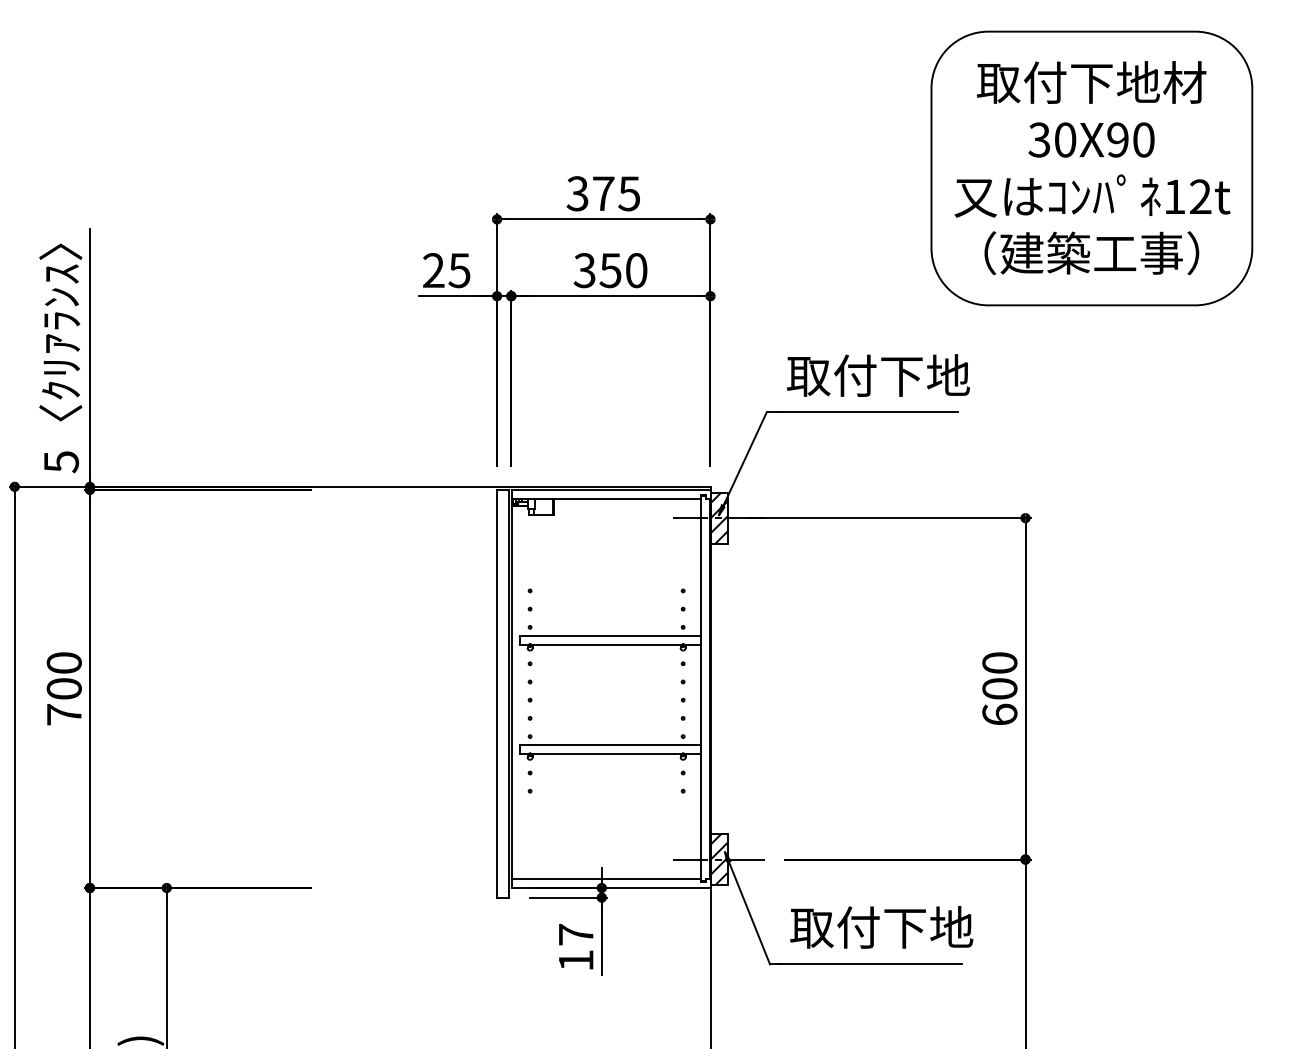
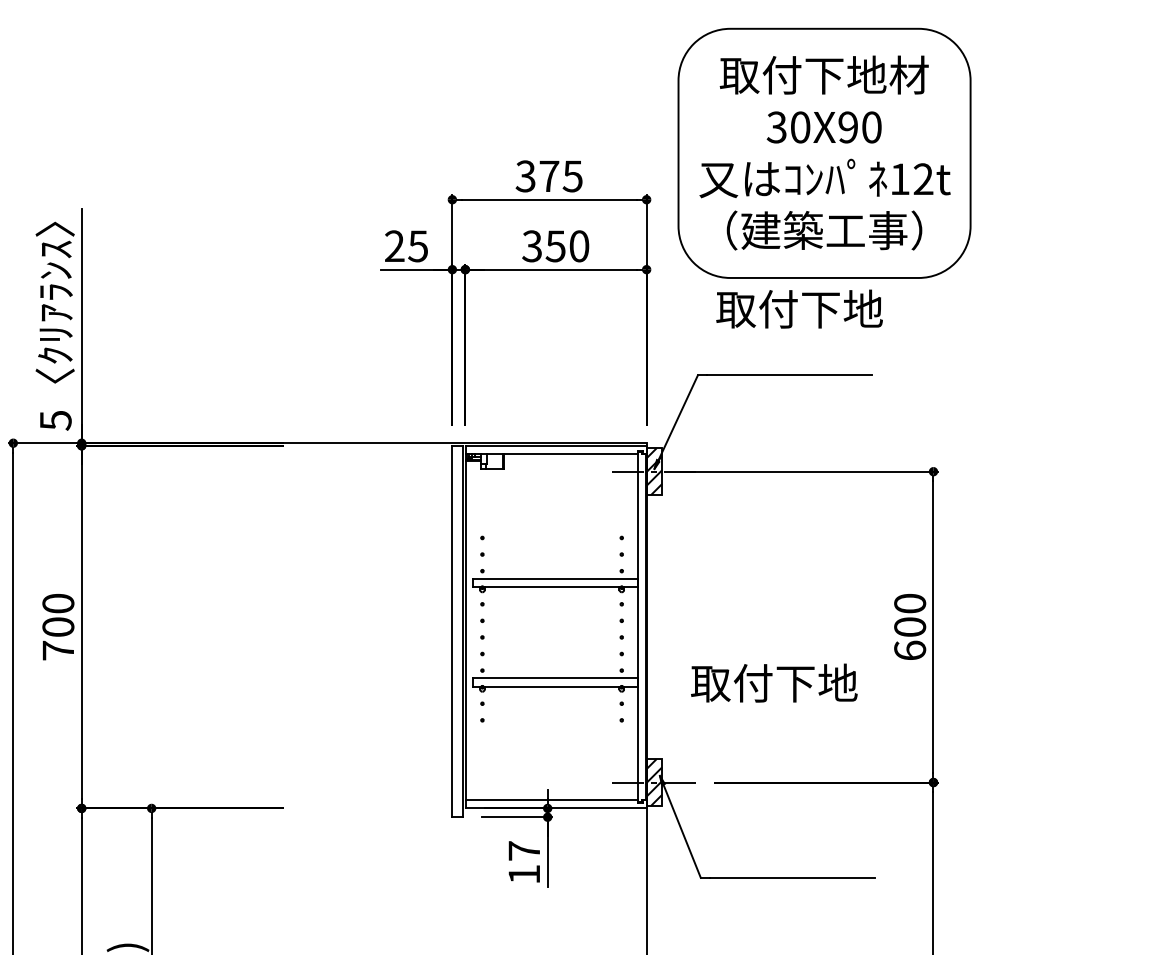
part: (1091, 168) -> (824, 153), moved
text: (878, 375) -> (799, 309), moved
text: (881, 927) -> (774, 683), moved

